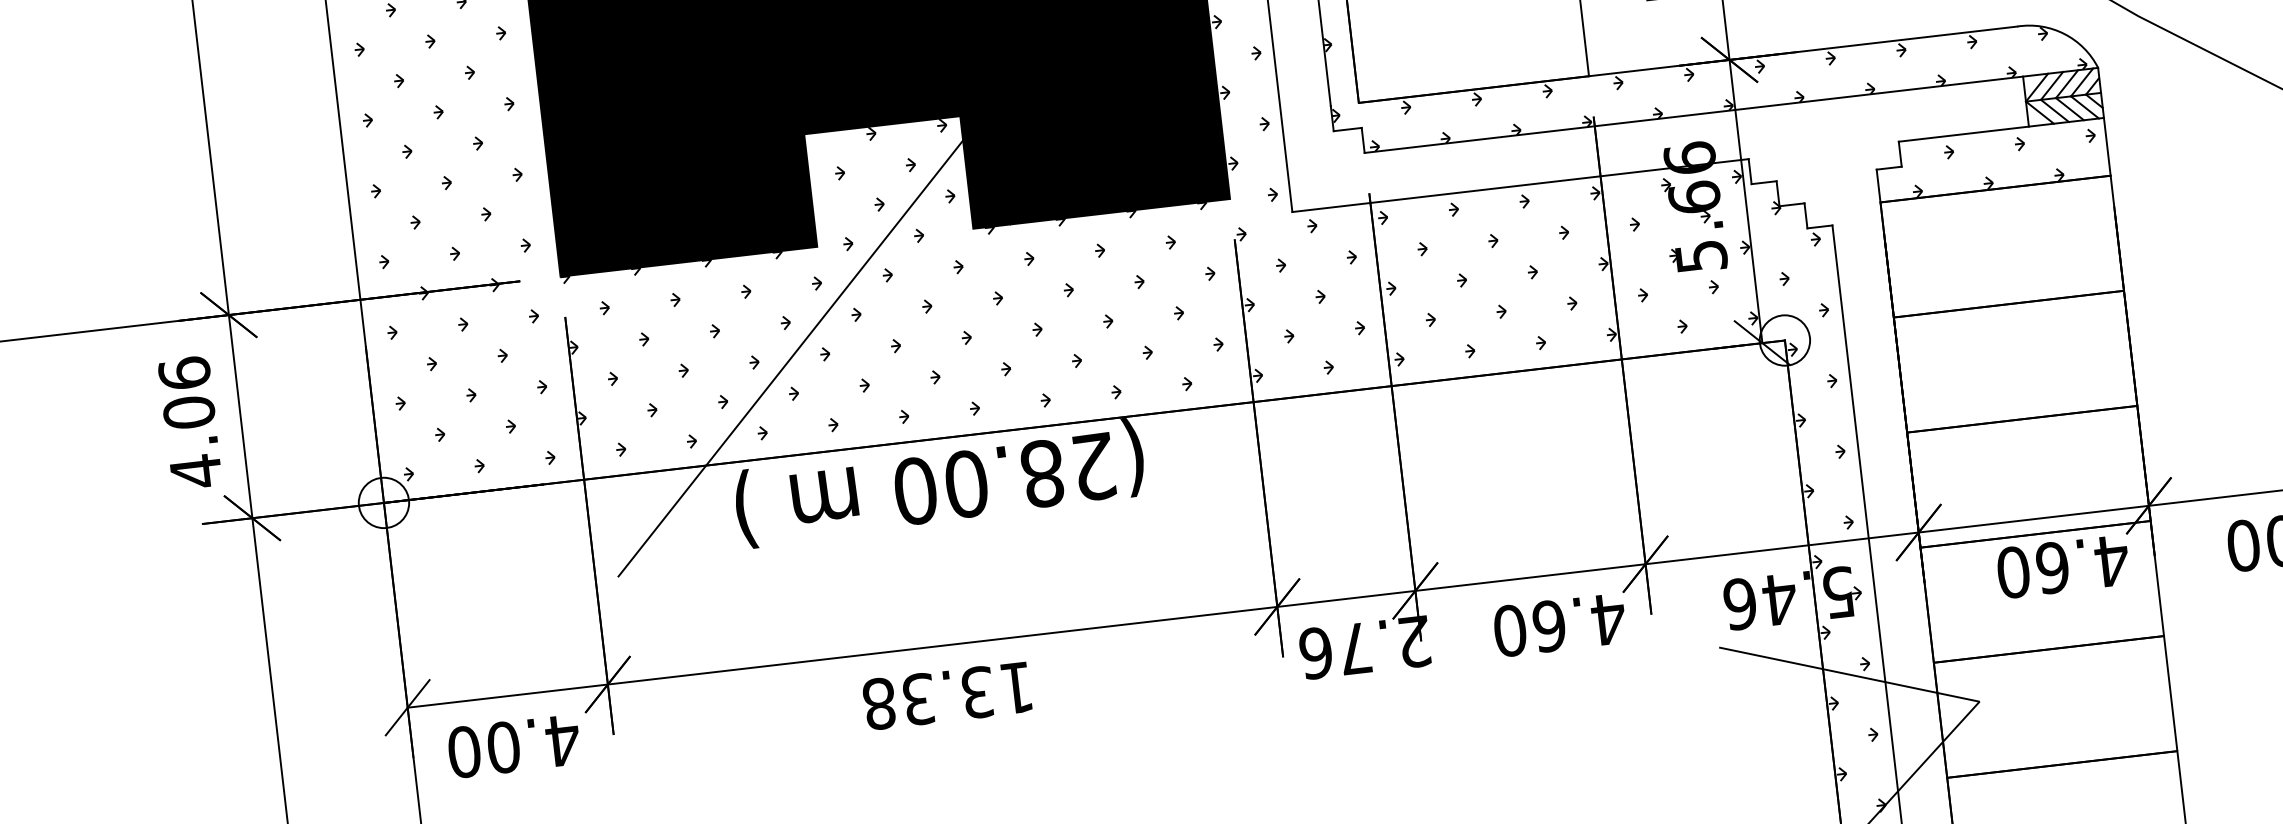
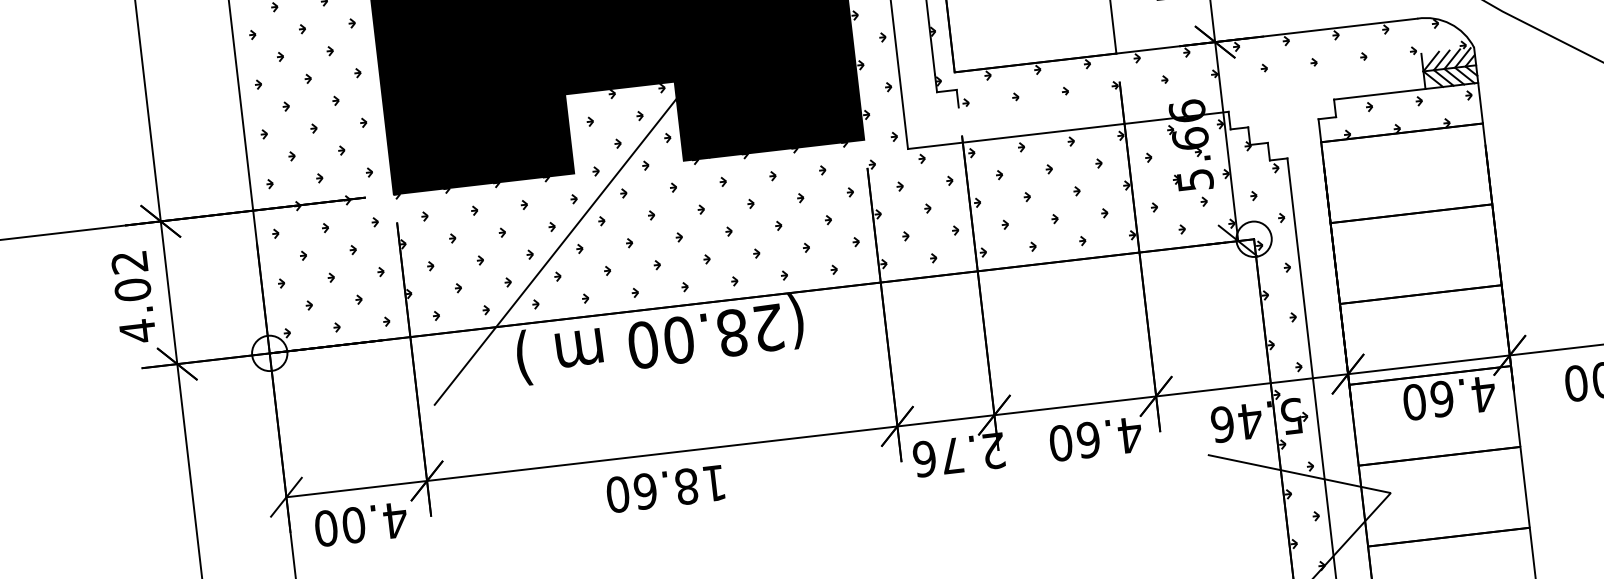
line: (1731, 109) -> (1216, 76), removed
text: (184, 373) -> (129, 262), 4.06 -> 4.02
text: (928, 697) -> (652, 490), 13.38 -> 18.60

